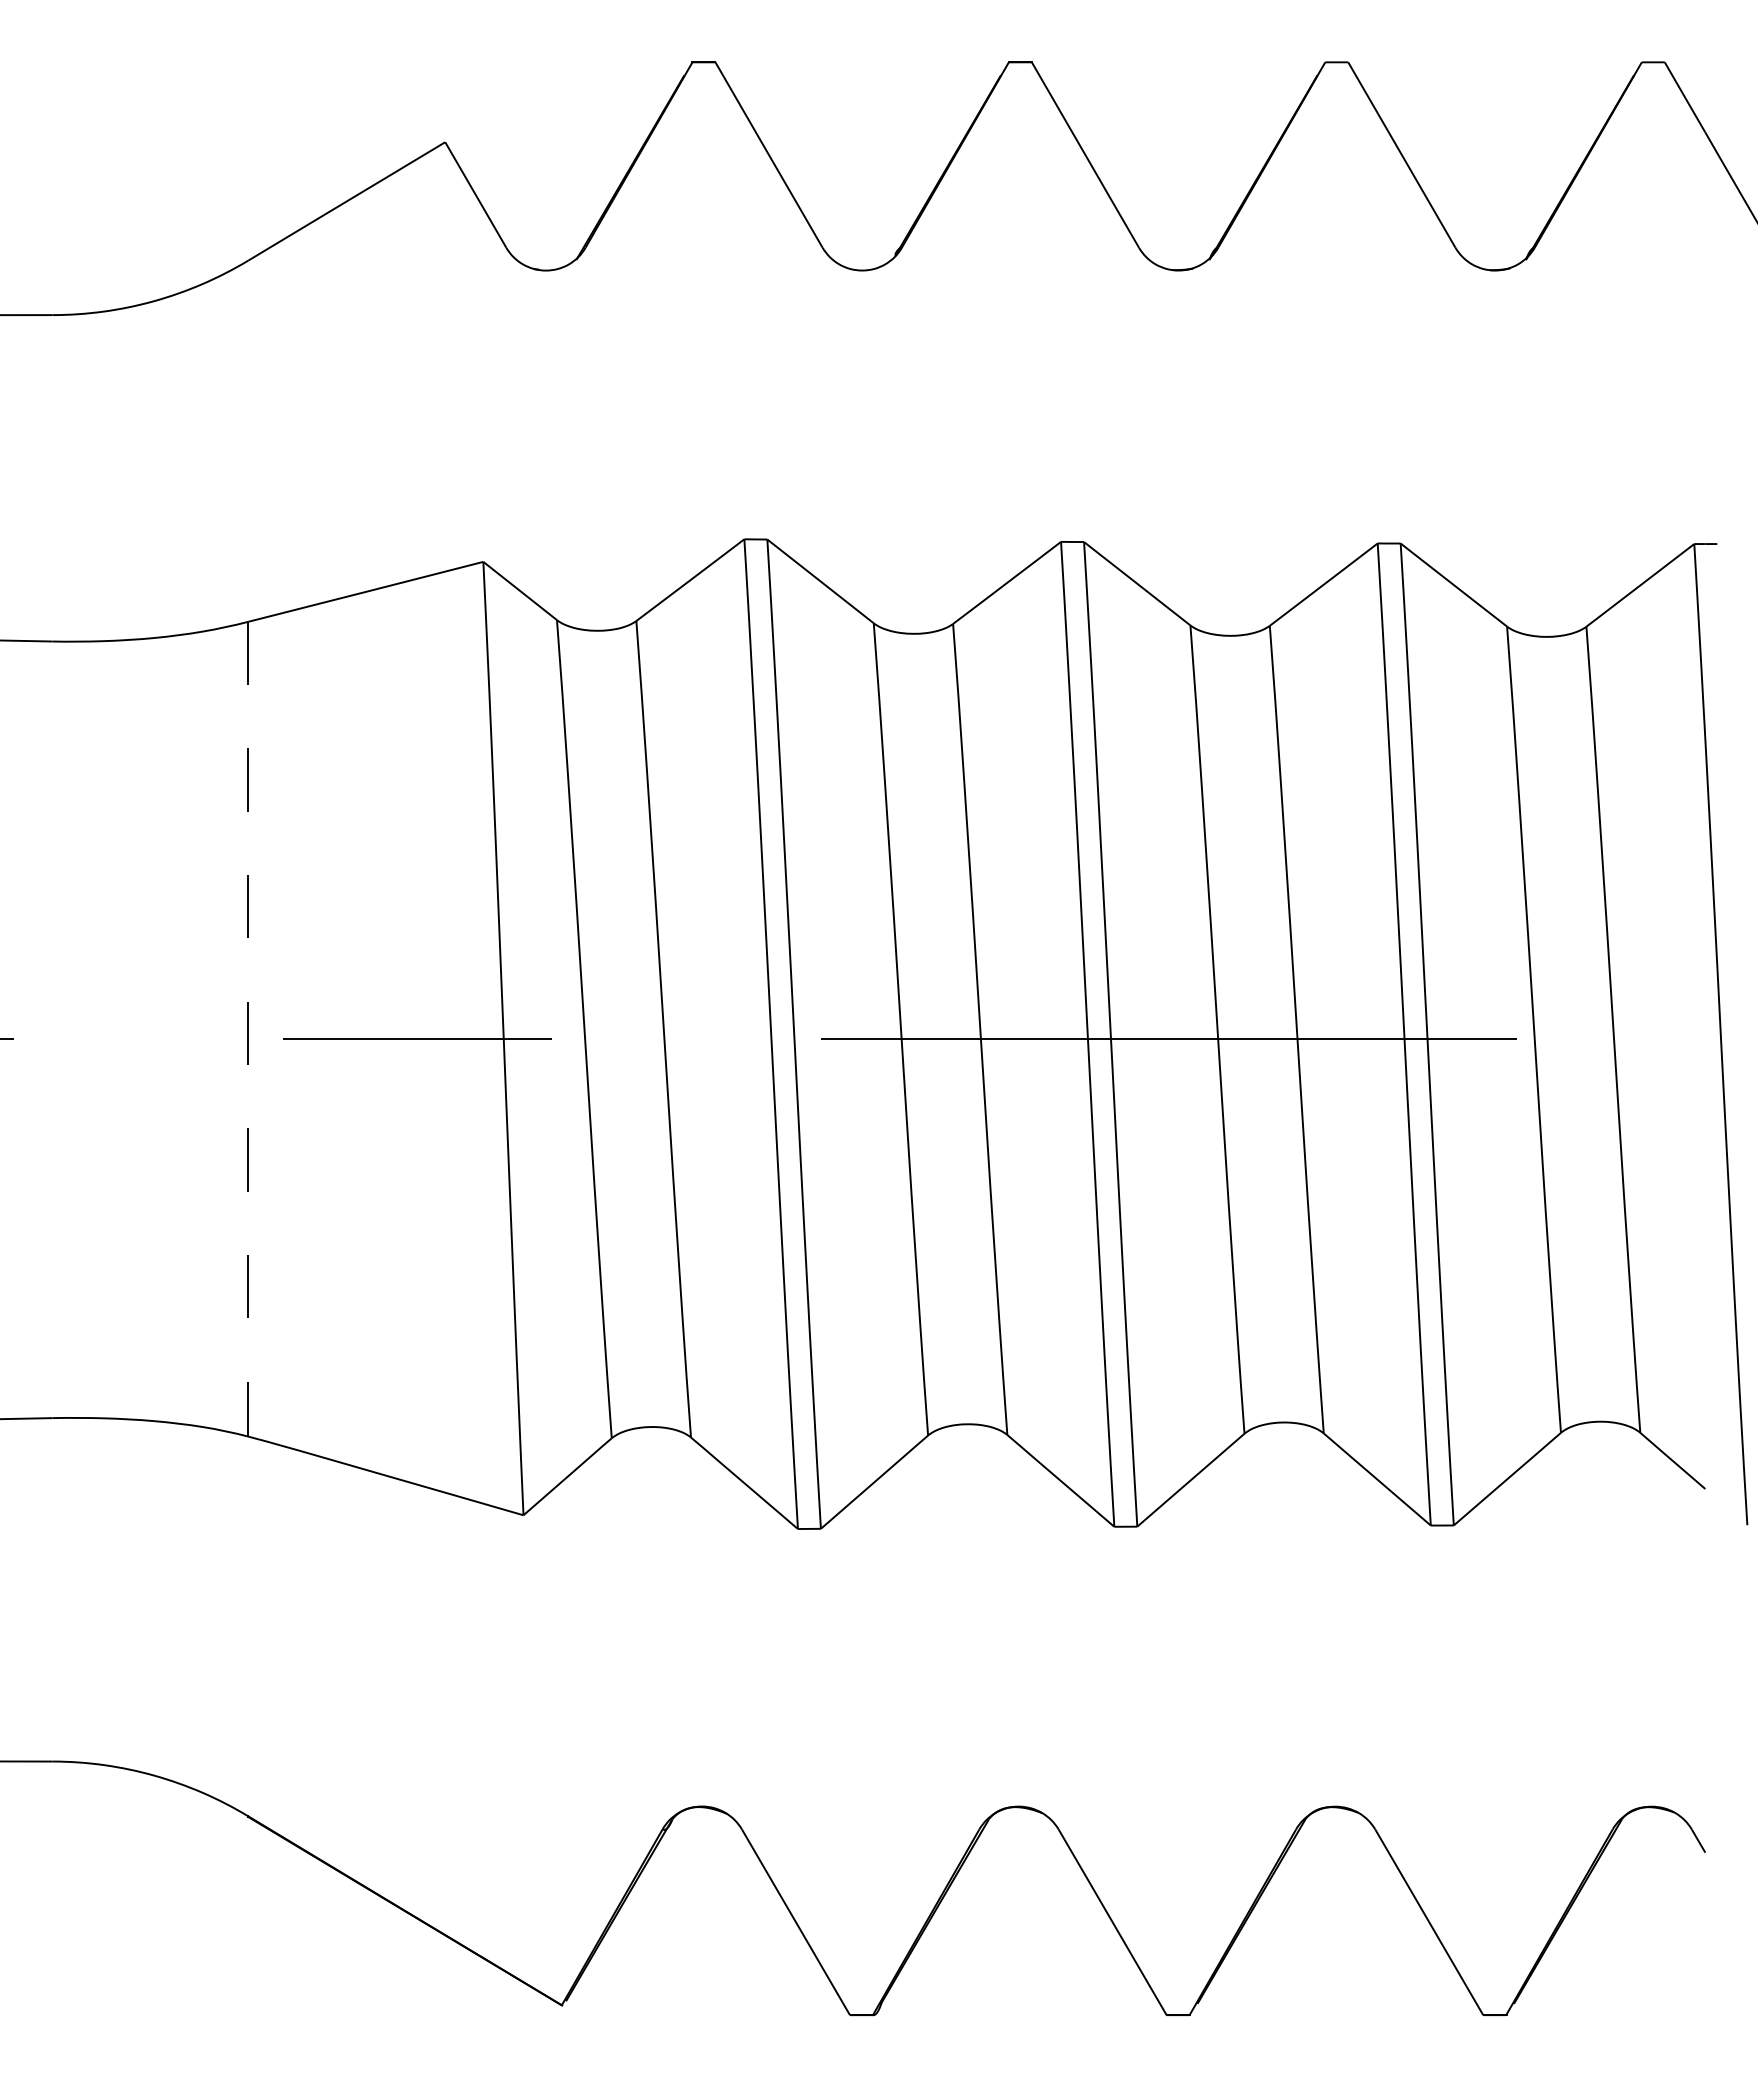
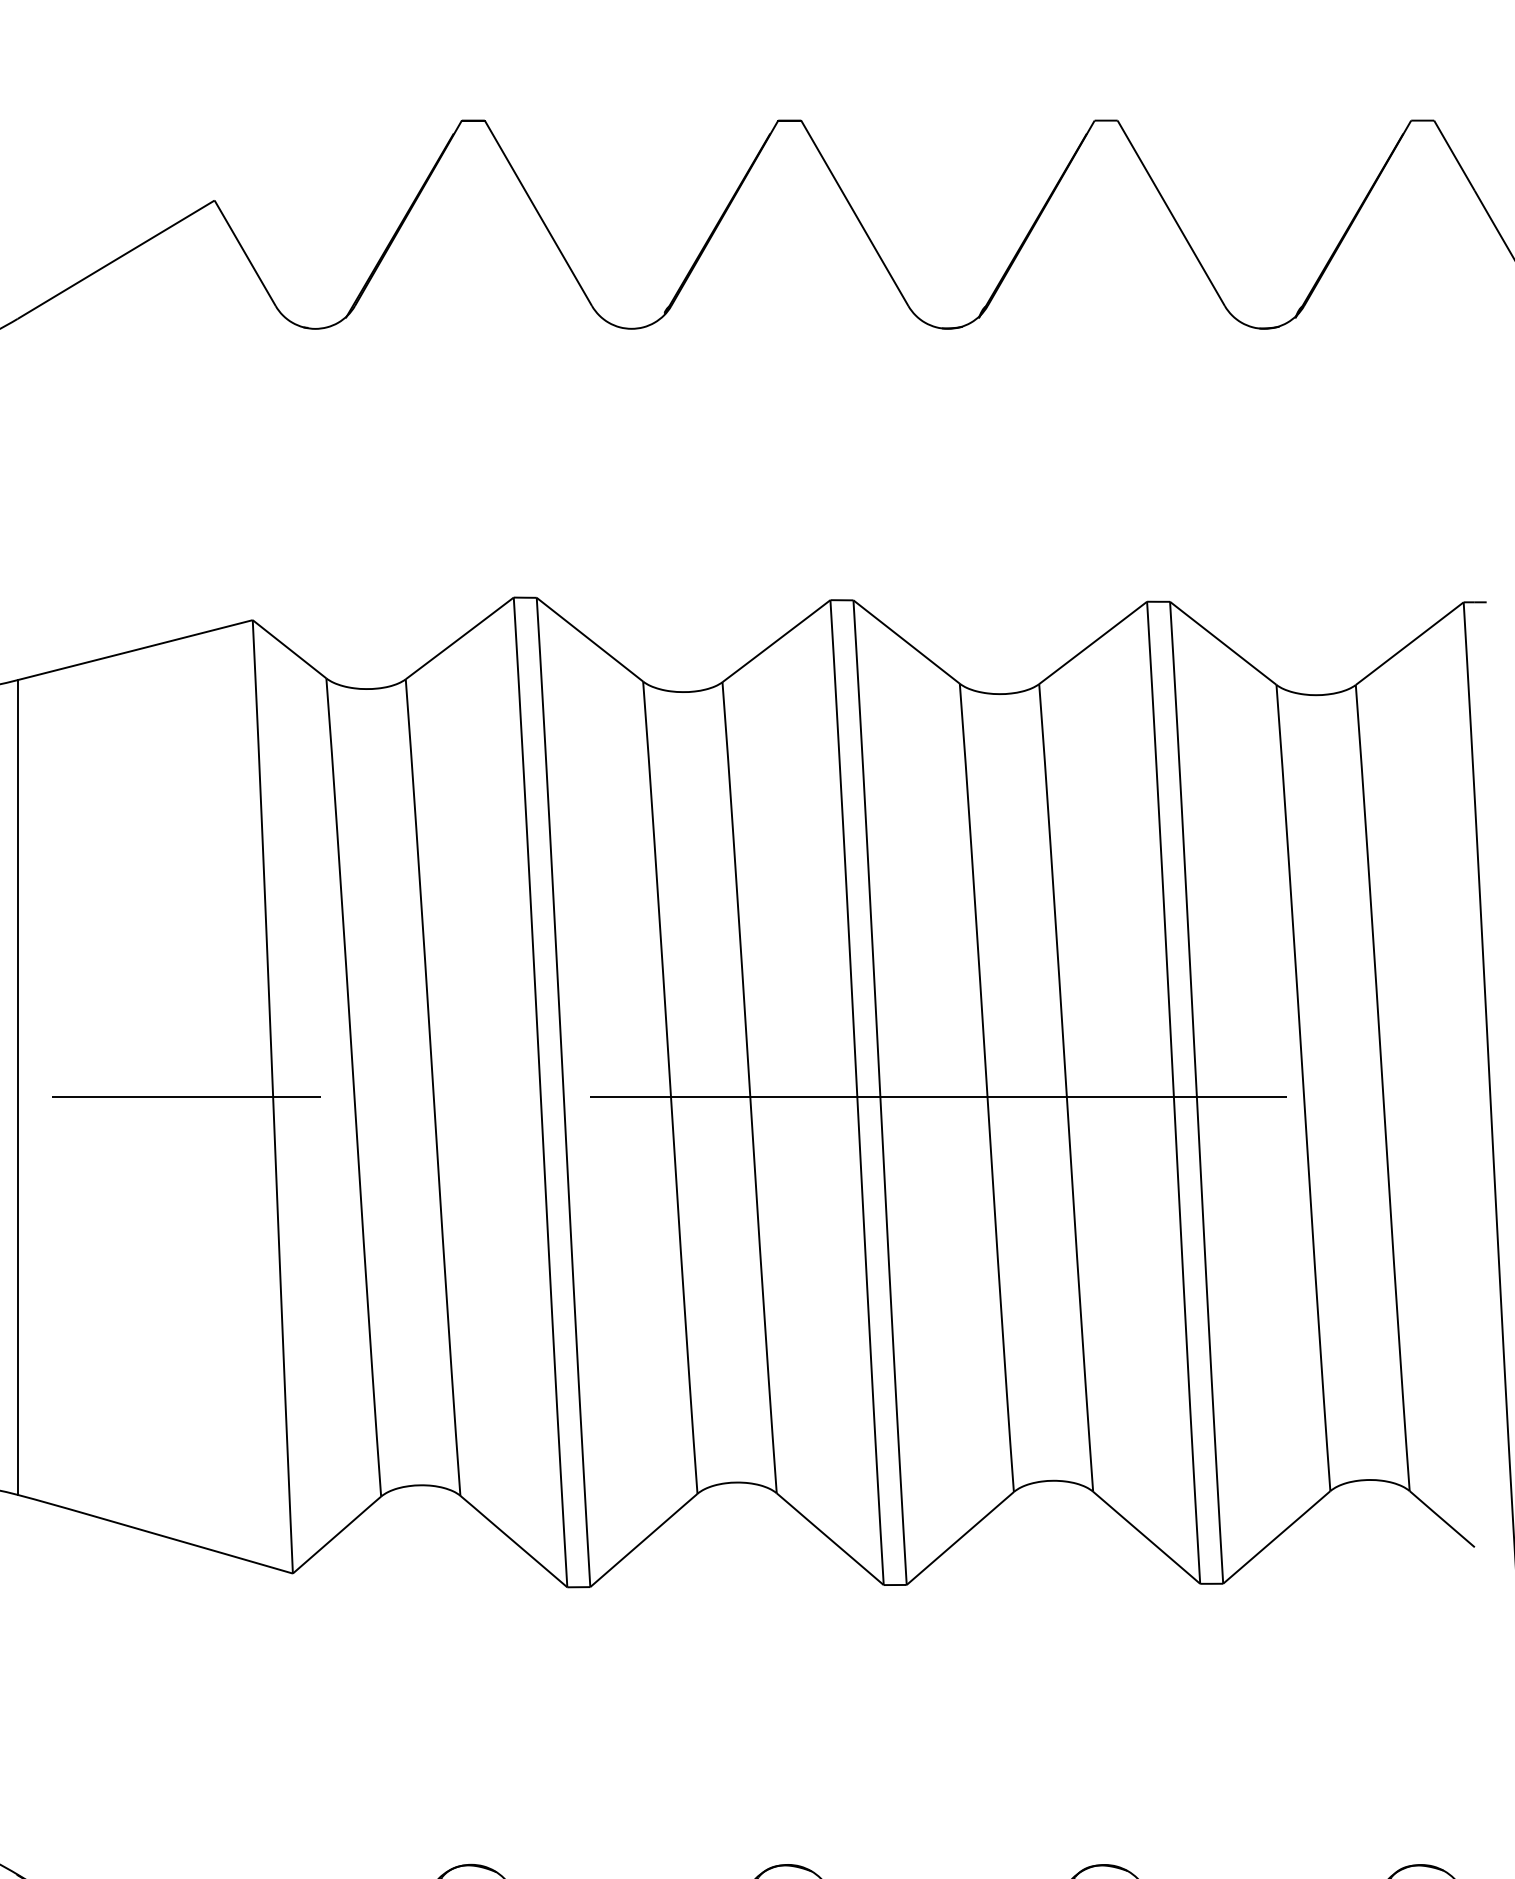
line: (248, 1029) -> (17, 1087), dashed -> solid

